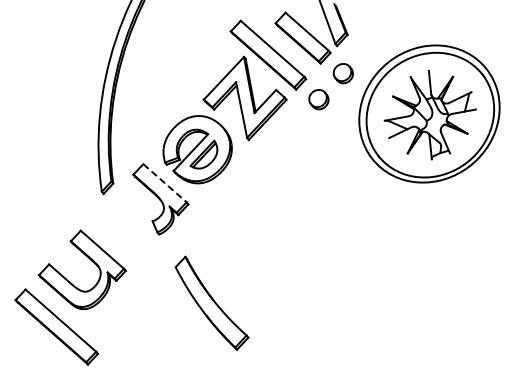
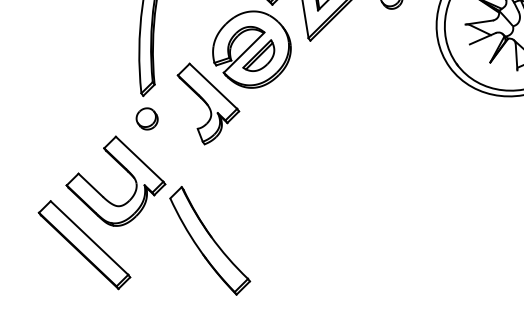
line: (164, 183) -> (212, 86), dashed -> solid
part: (107, 213) -> (146, 118), added
part: (211, 302) -> (209, 239), moved

